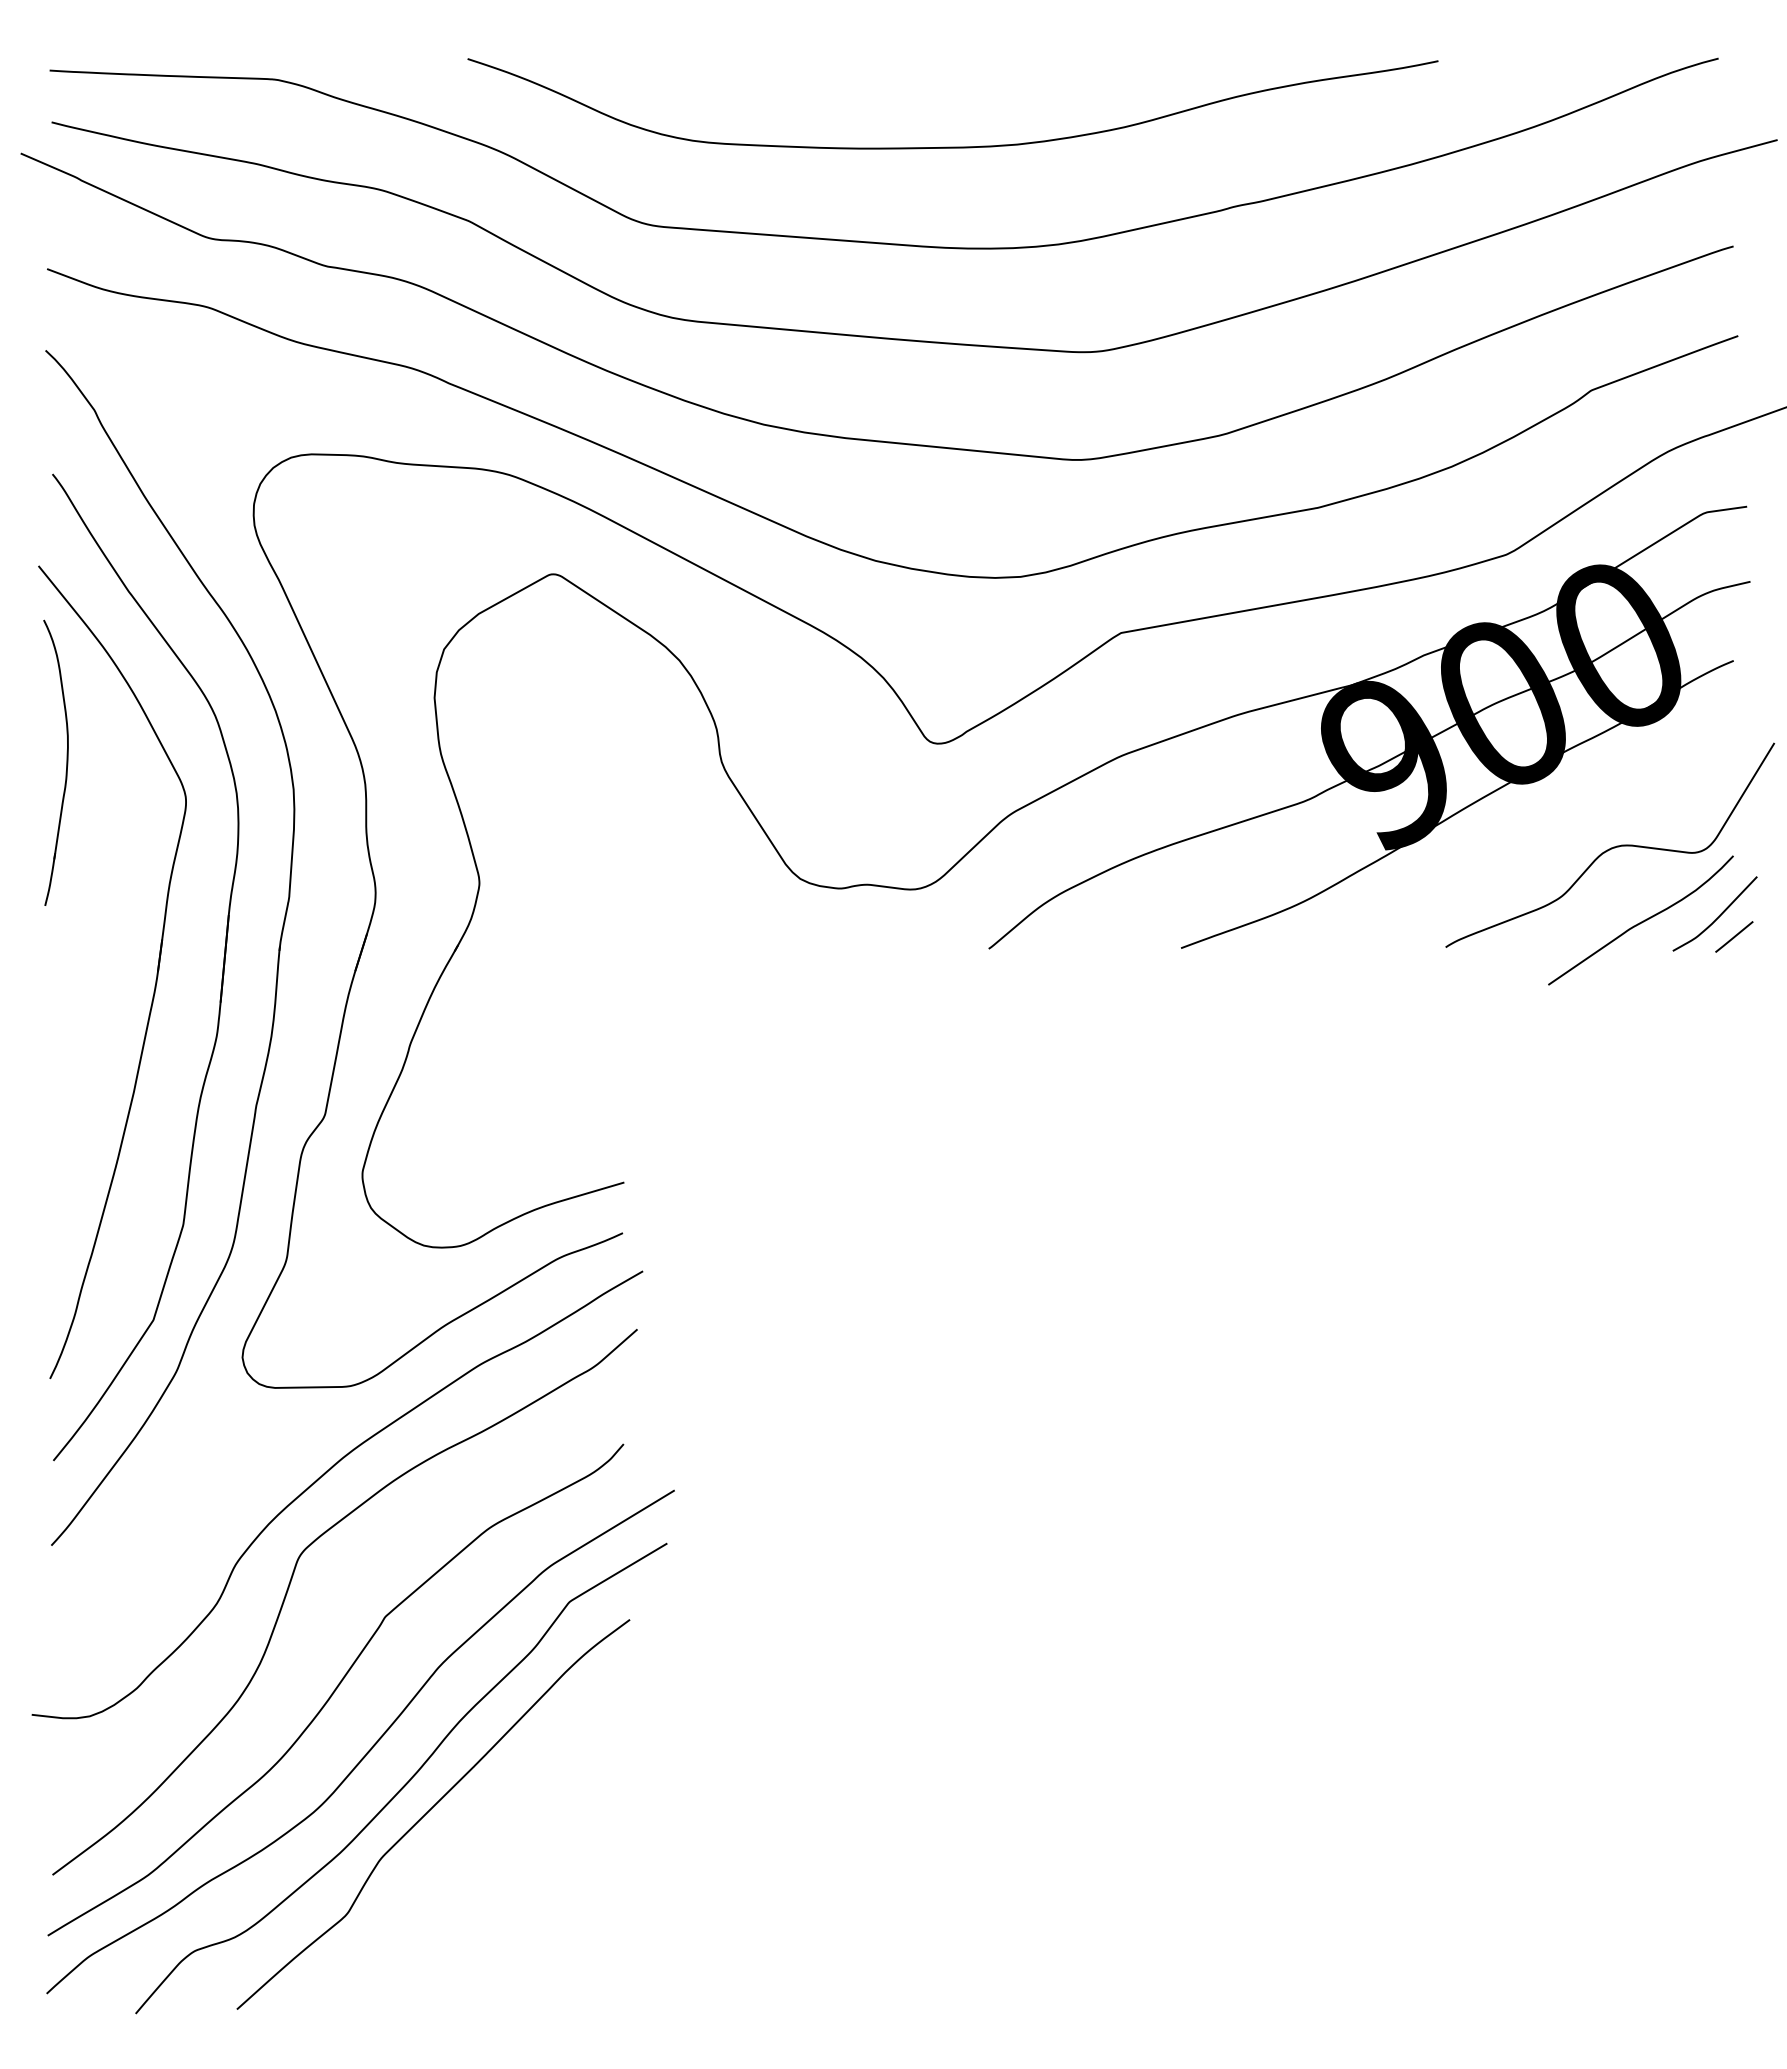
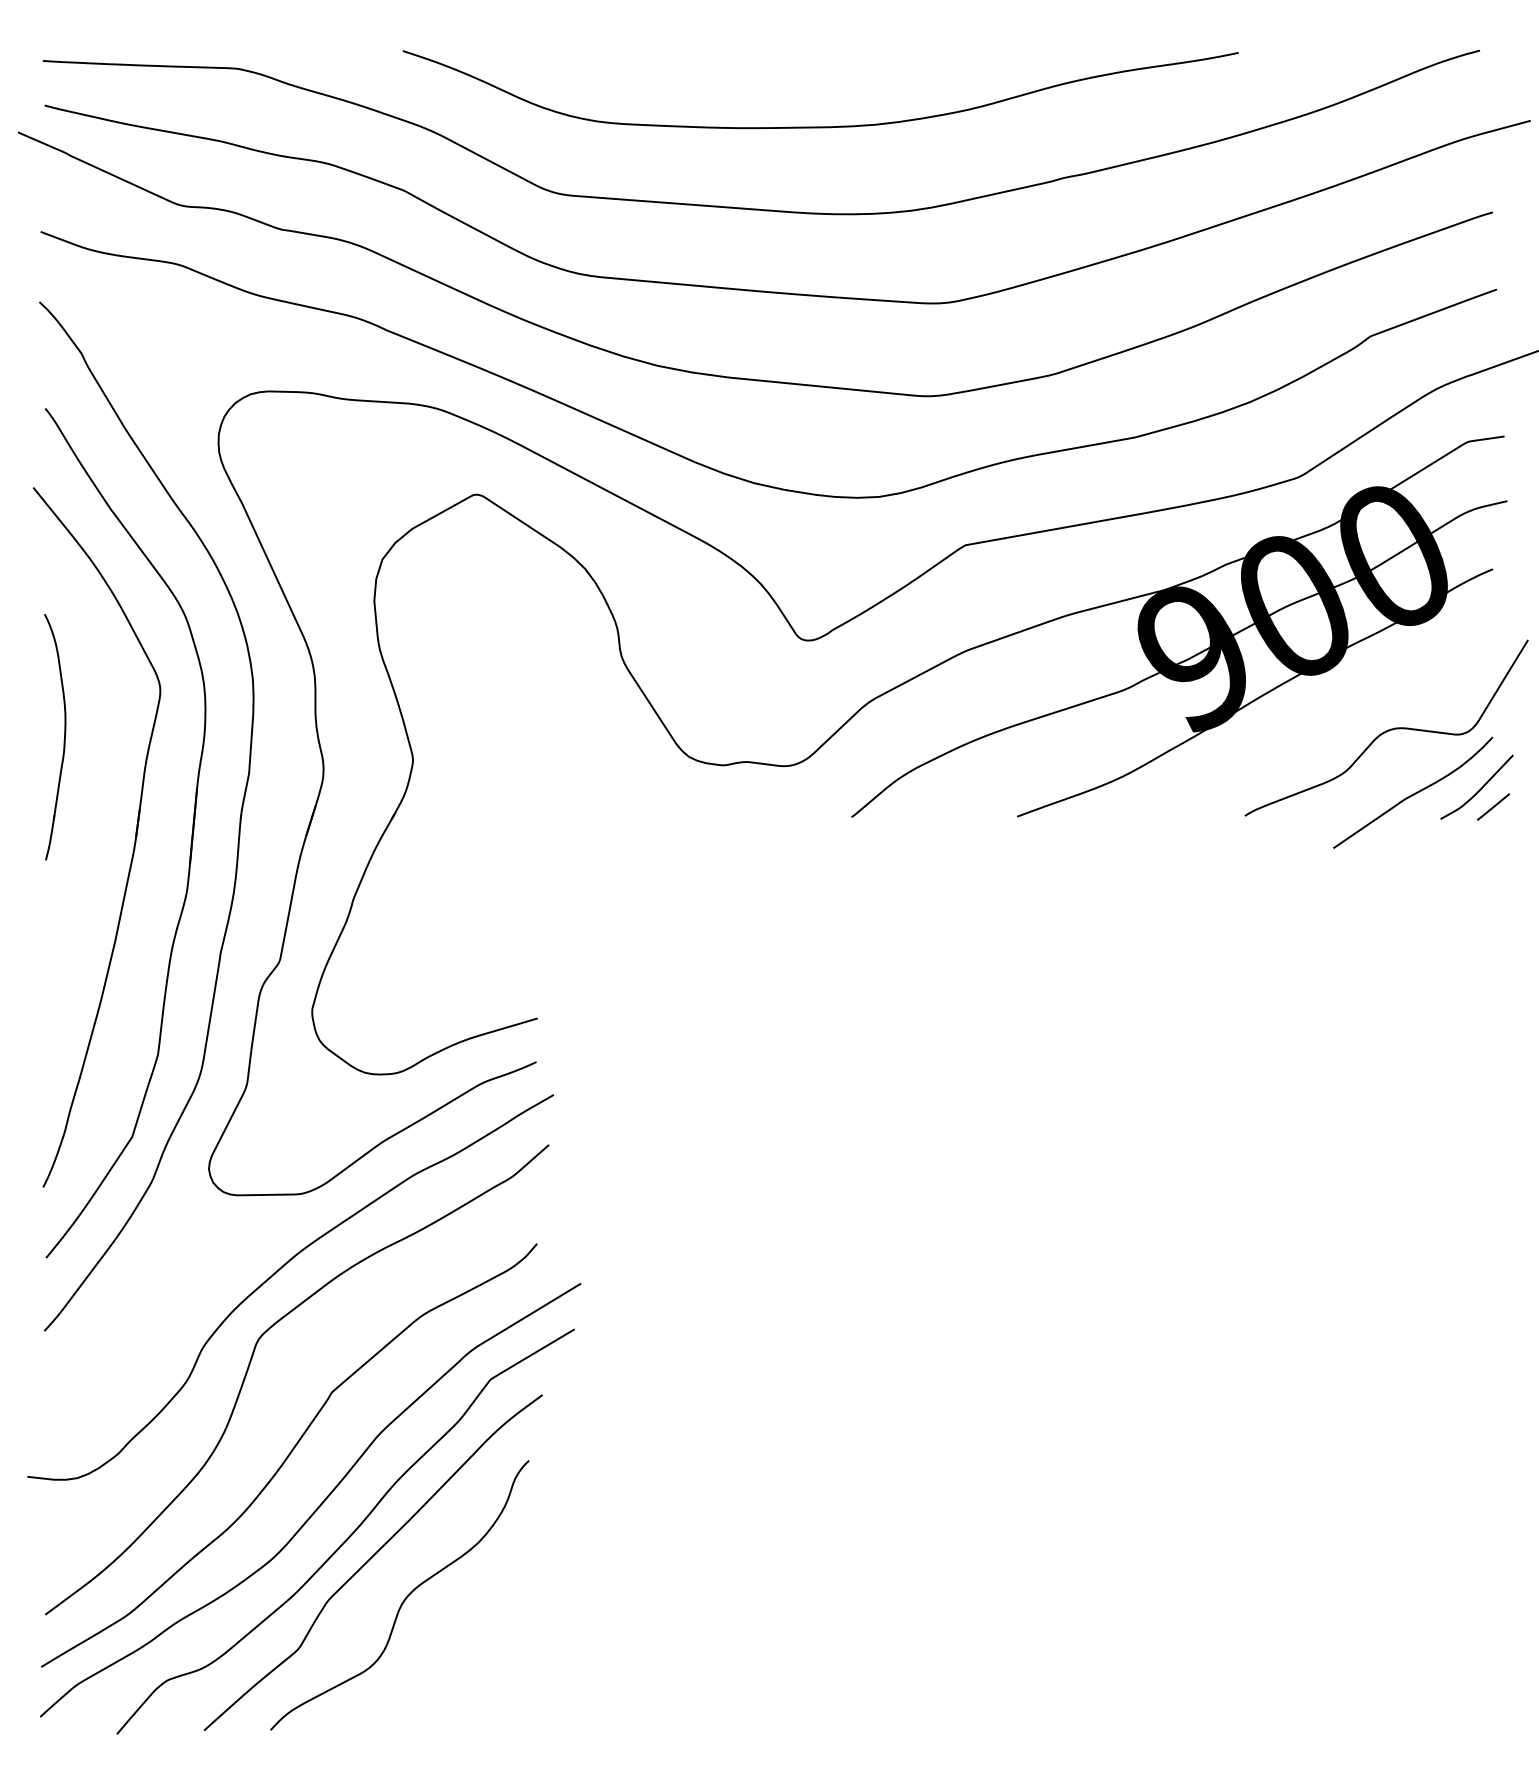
part: (66, 762) -> (64, 736), moved
curve: (469, 1856) -> (404, 1598), added

